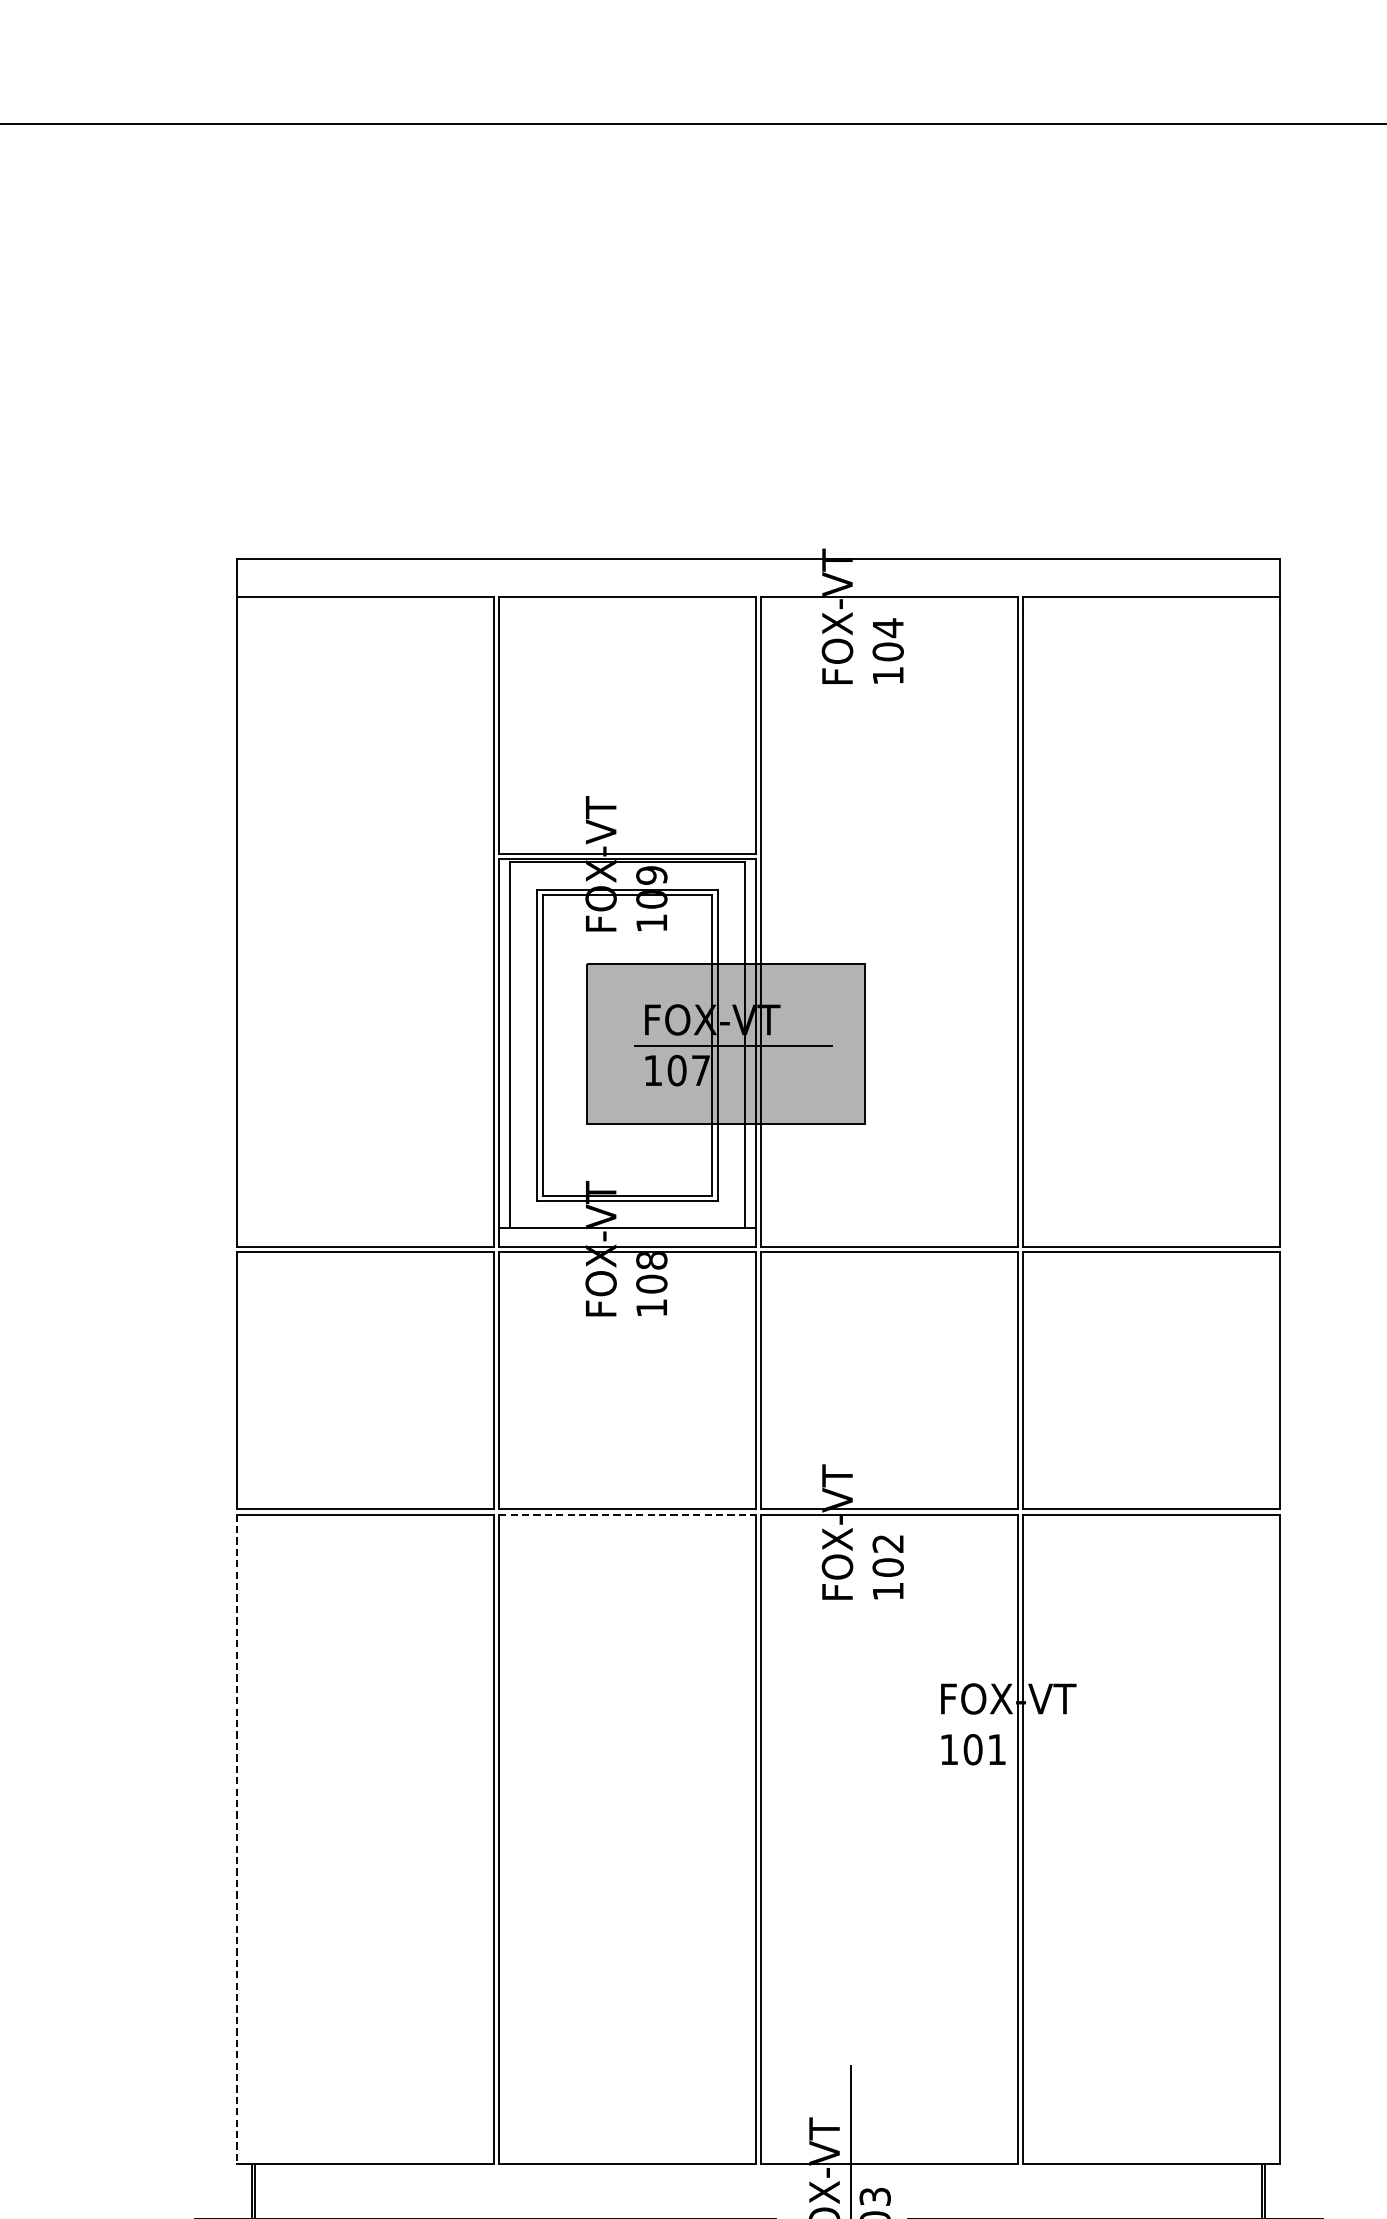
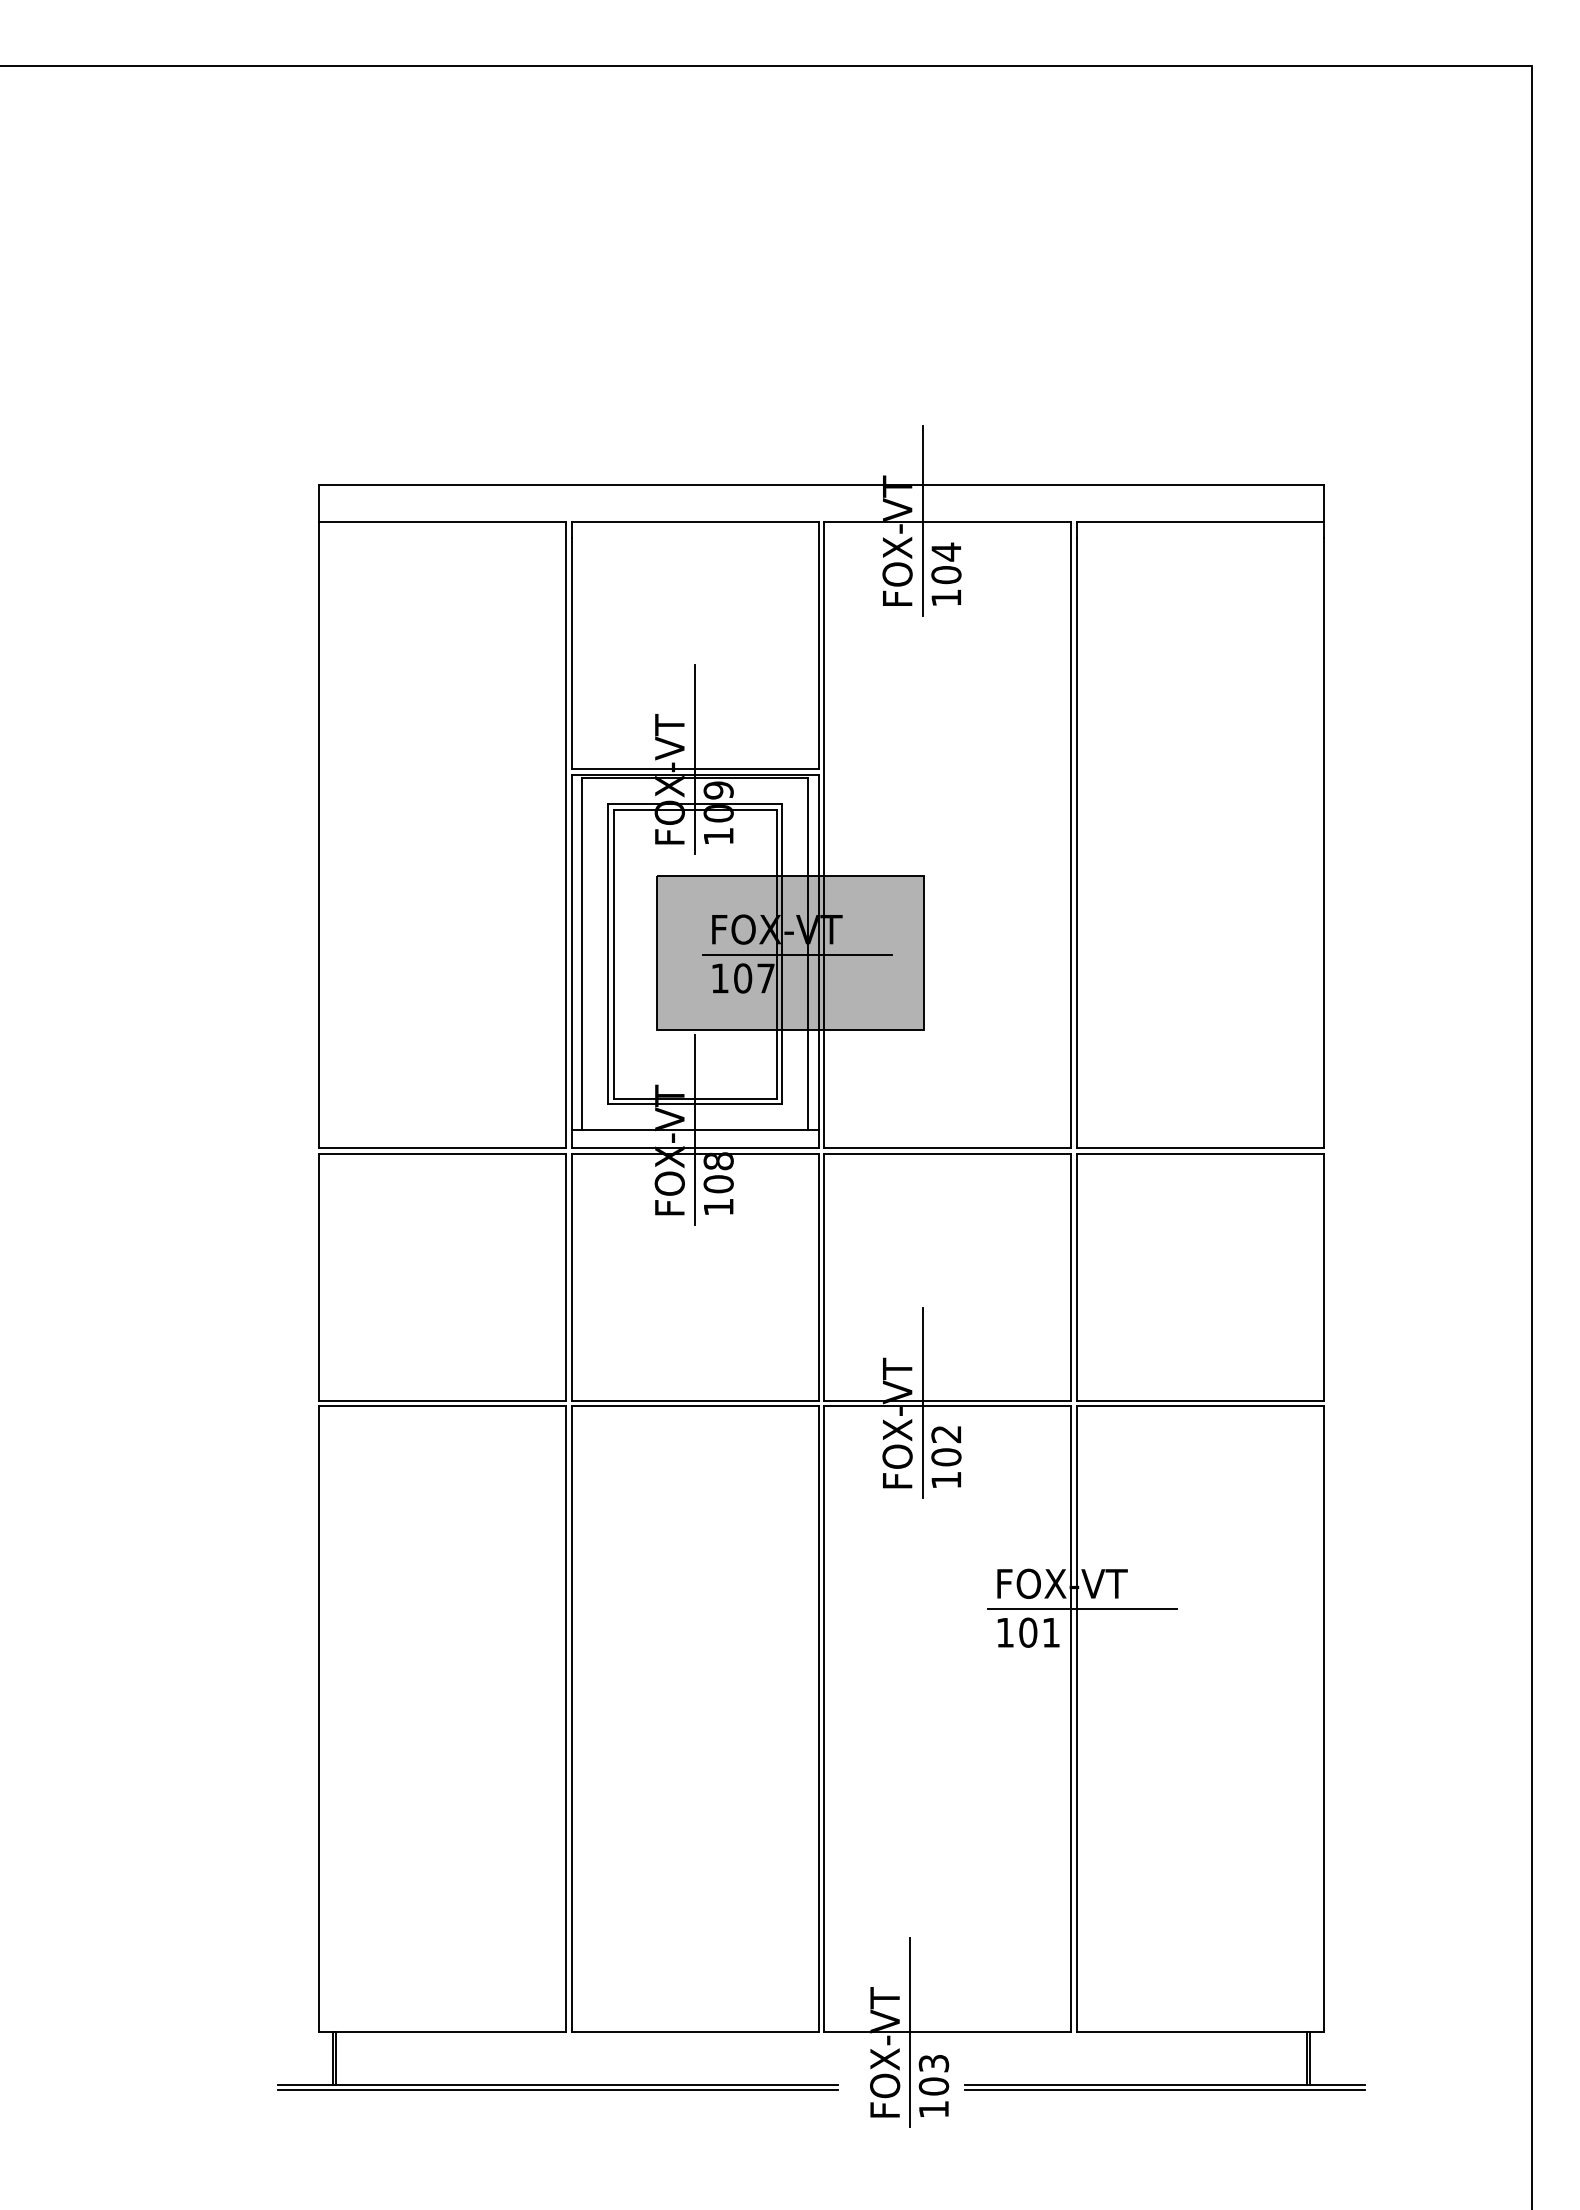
line: (863, 595) -> (922, 520), added
line: (627, 842) -> (695, 758), added
line: (627, 1227) -> (695, 1129), added
line: (863, 1510) -> (922, 1402), added
line: (627, 1514) -> (695, 1406), dashed -> solid
line: (1029, 1725) -> (1082, 1609), added
line: (236, 1839) -> (318, 1719), dashed -> solid

